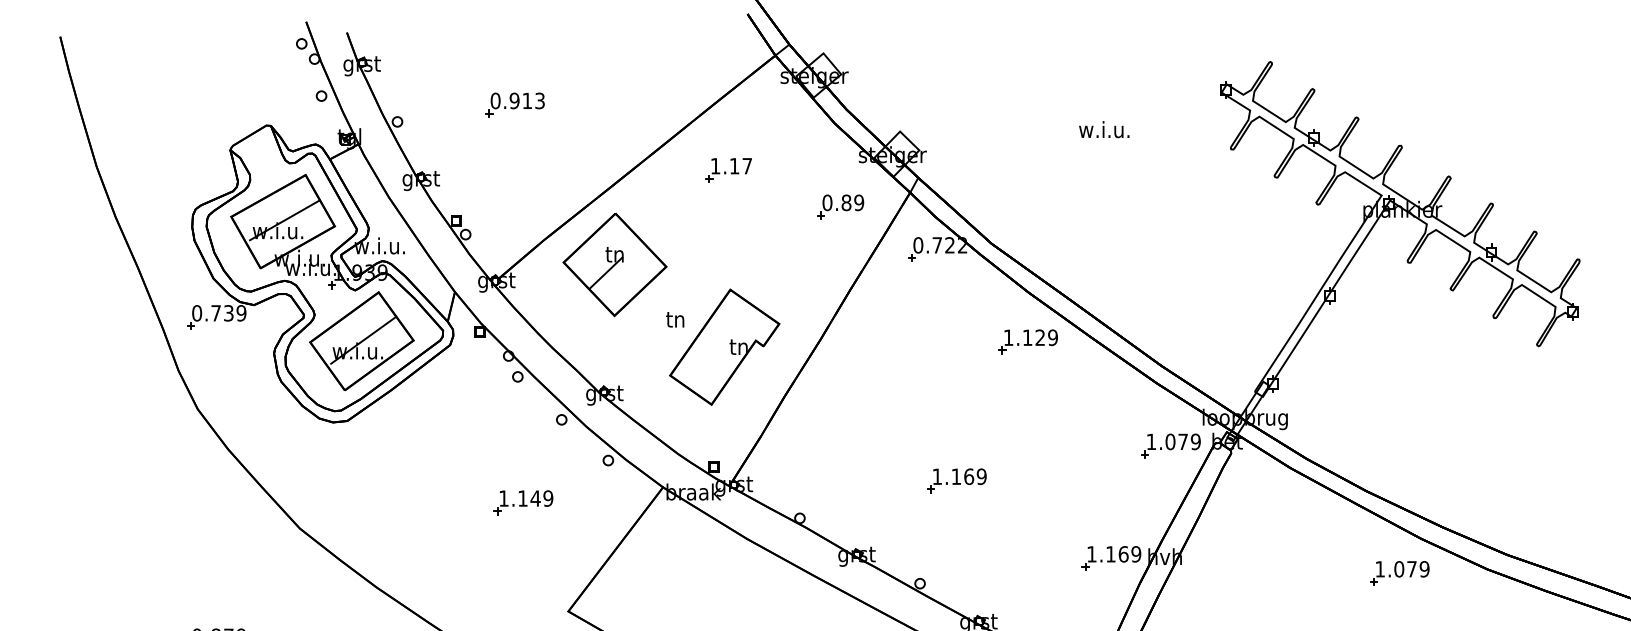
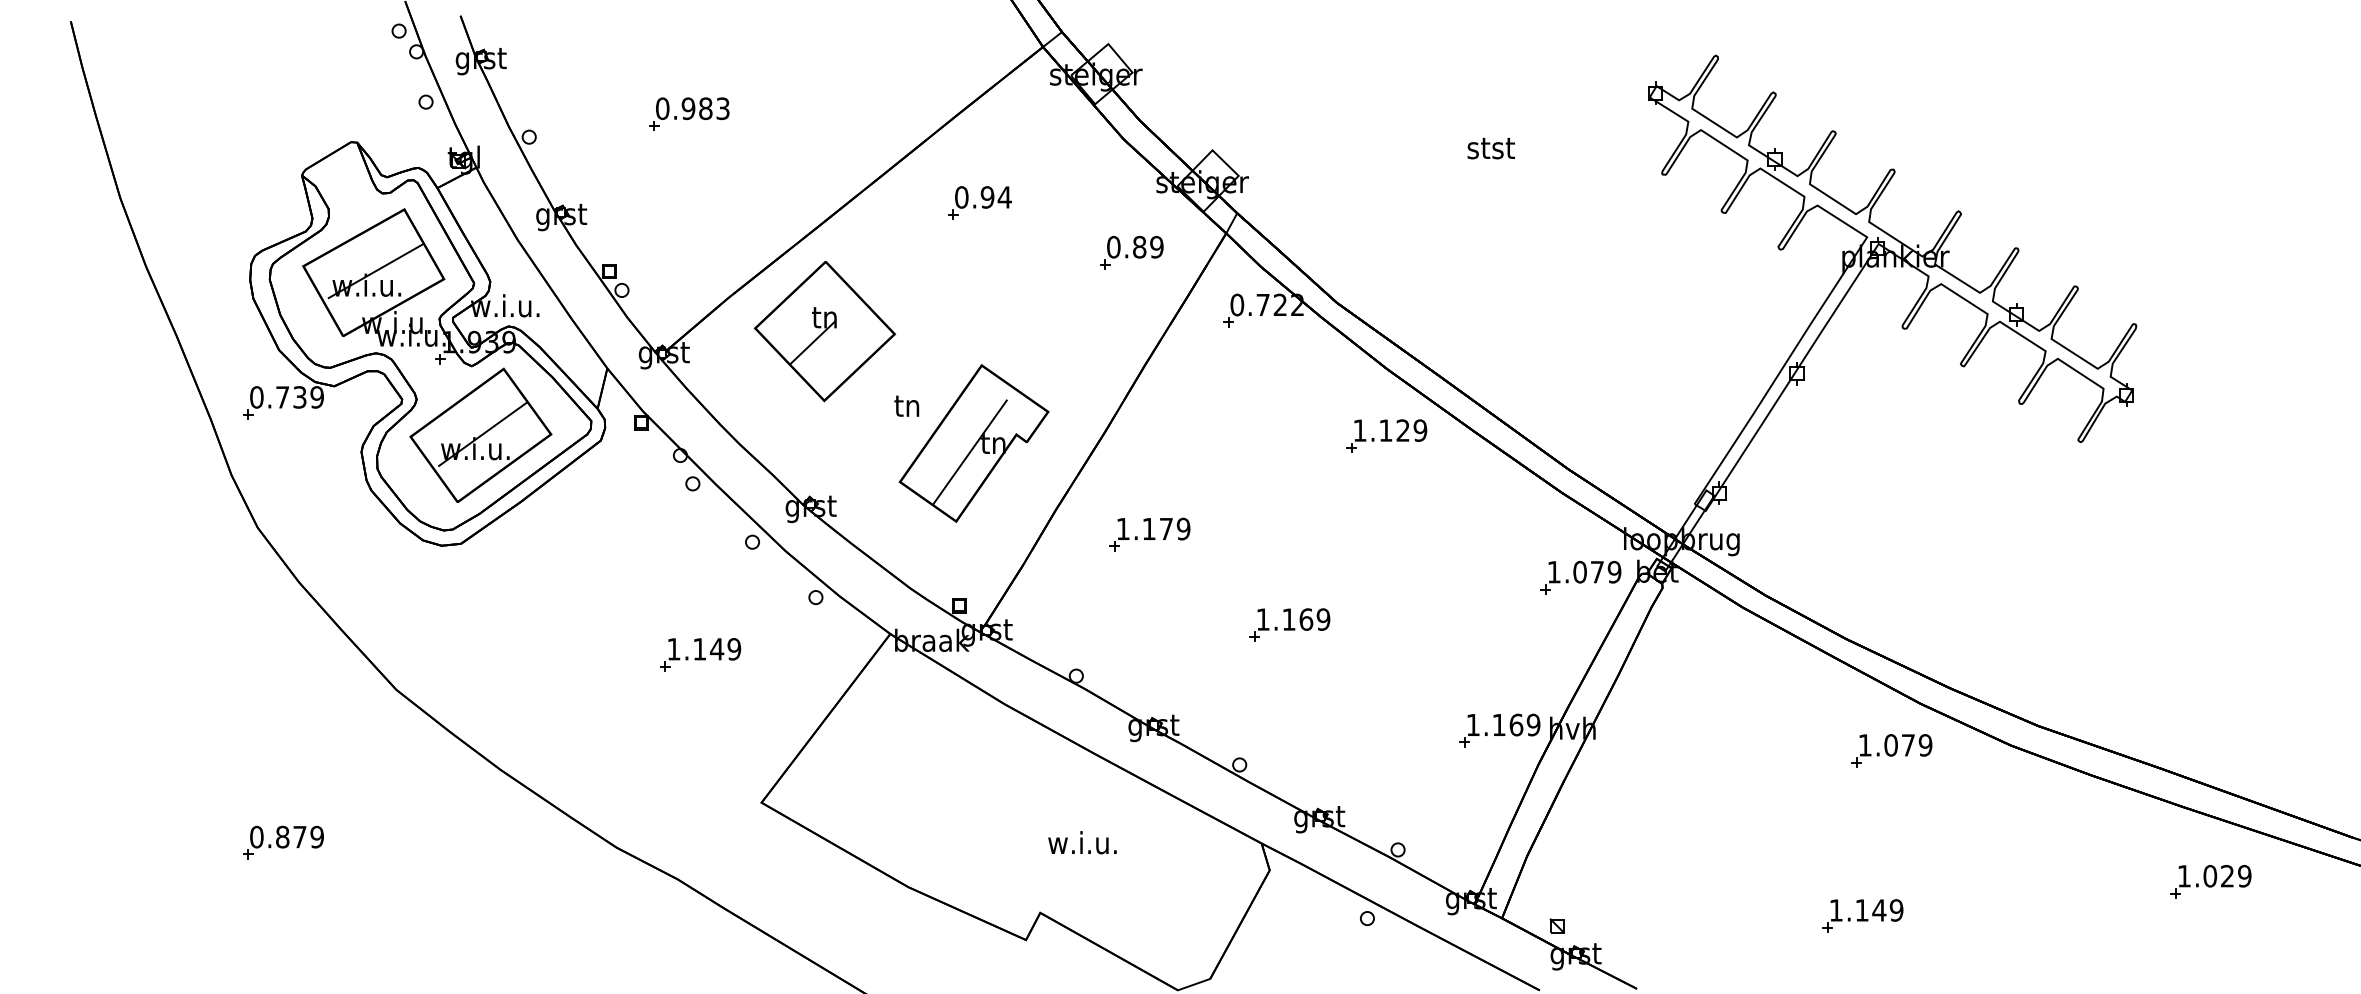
text: (527, 100) -> (705, 108), 0.913 -> 0.983
text: (1103, 129) -> (1489, 147), w.i.u. -> stst
text: (731, 166) -> (983, 197), 1.17 -> 0.94
line: (721, 353) -> (969, 452), added
part: (853, 414) -> (1149, 534), added

